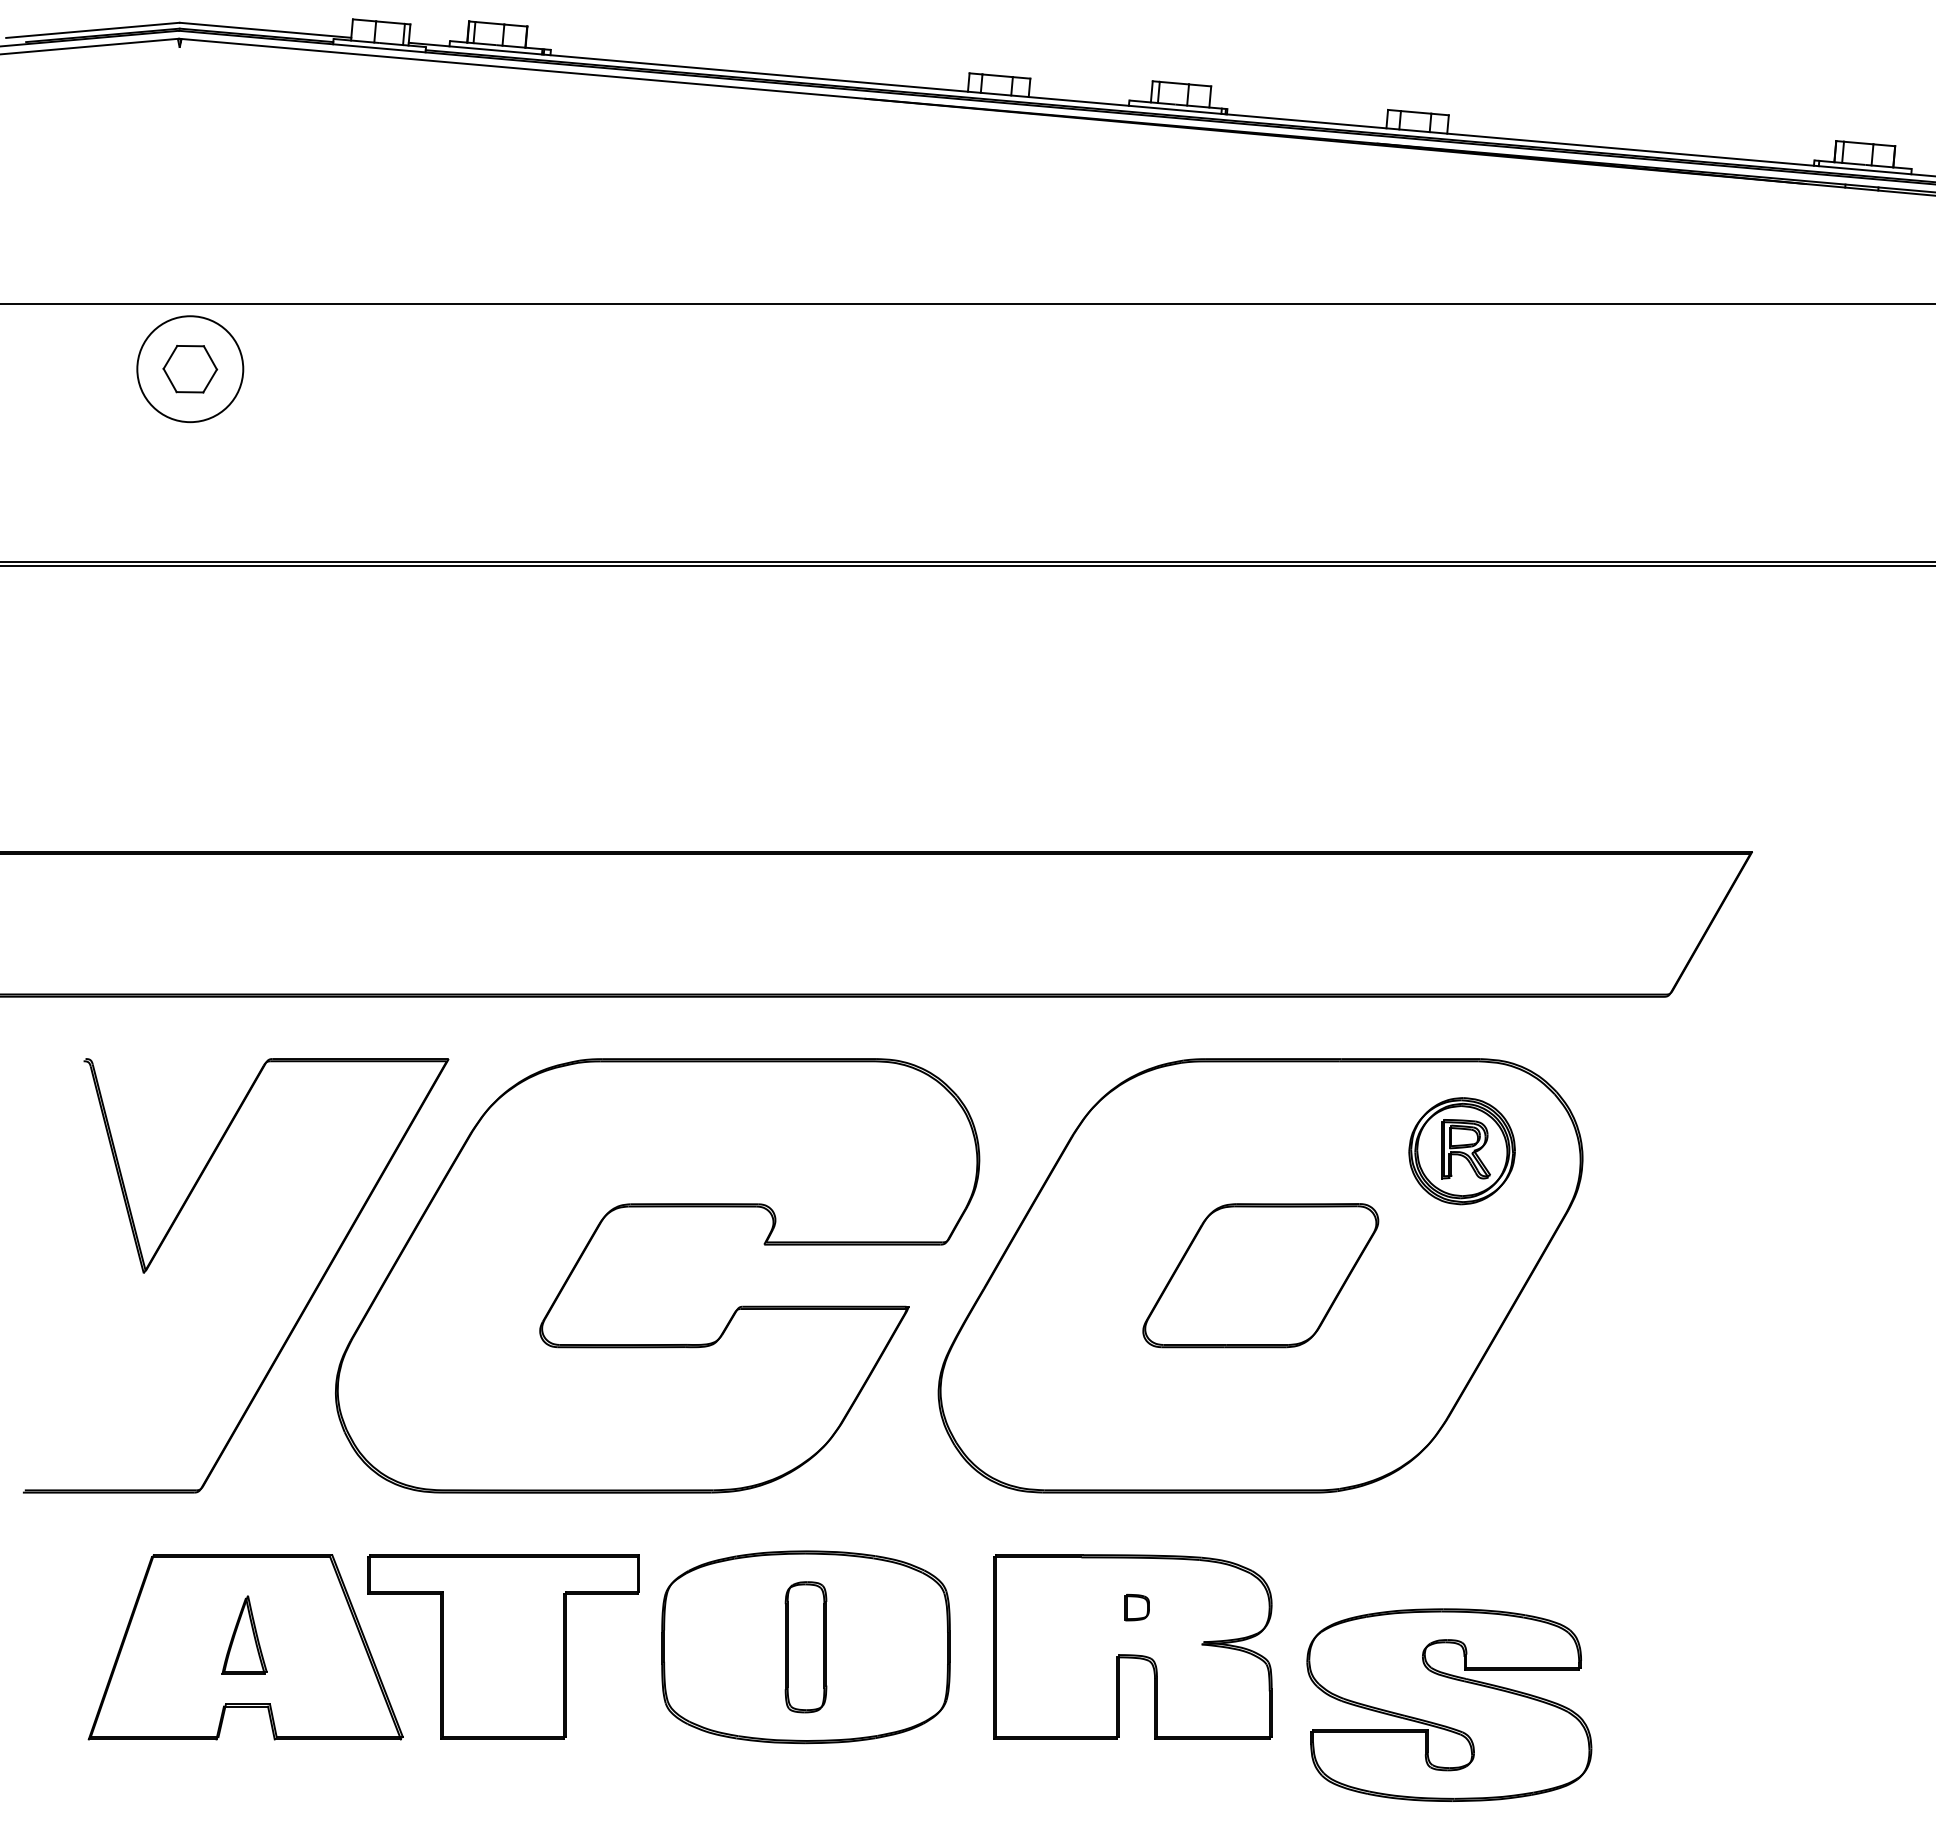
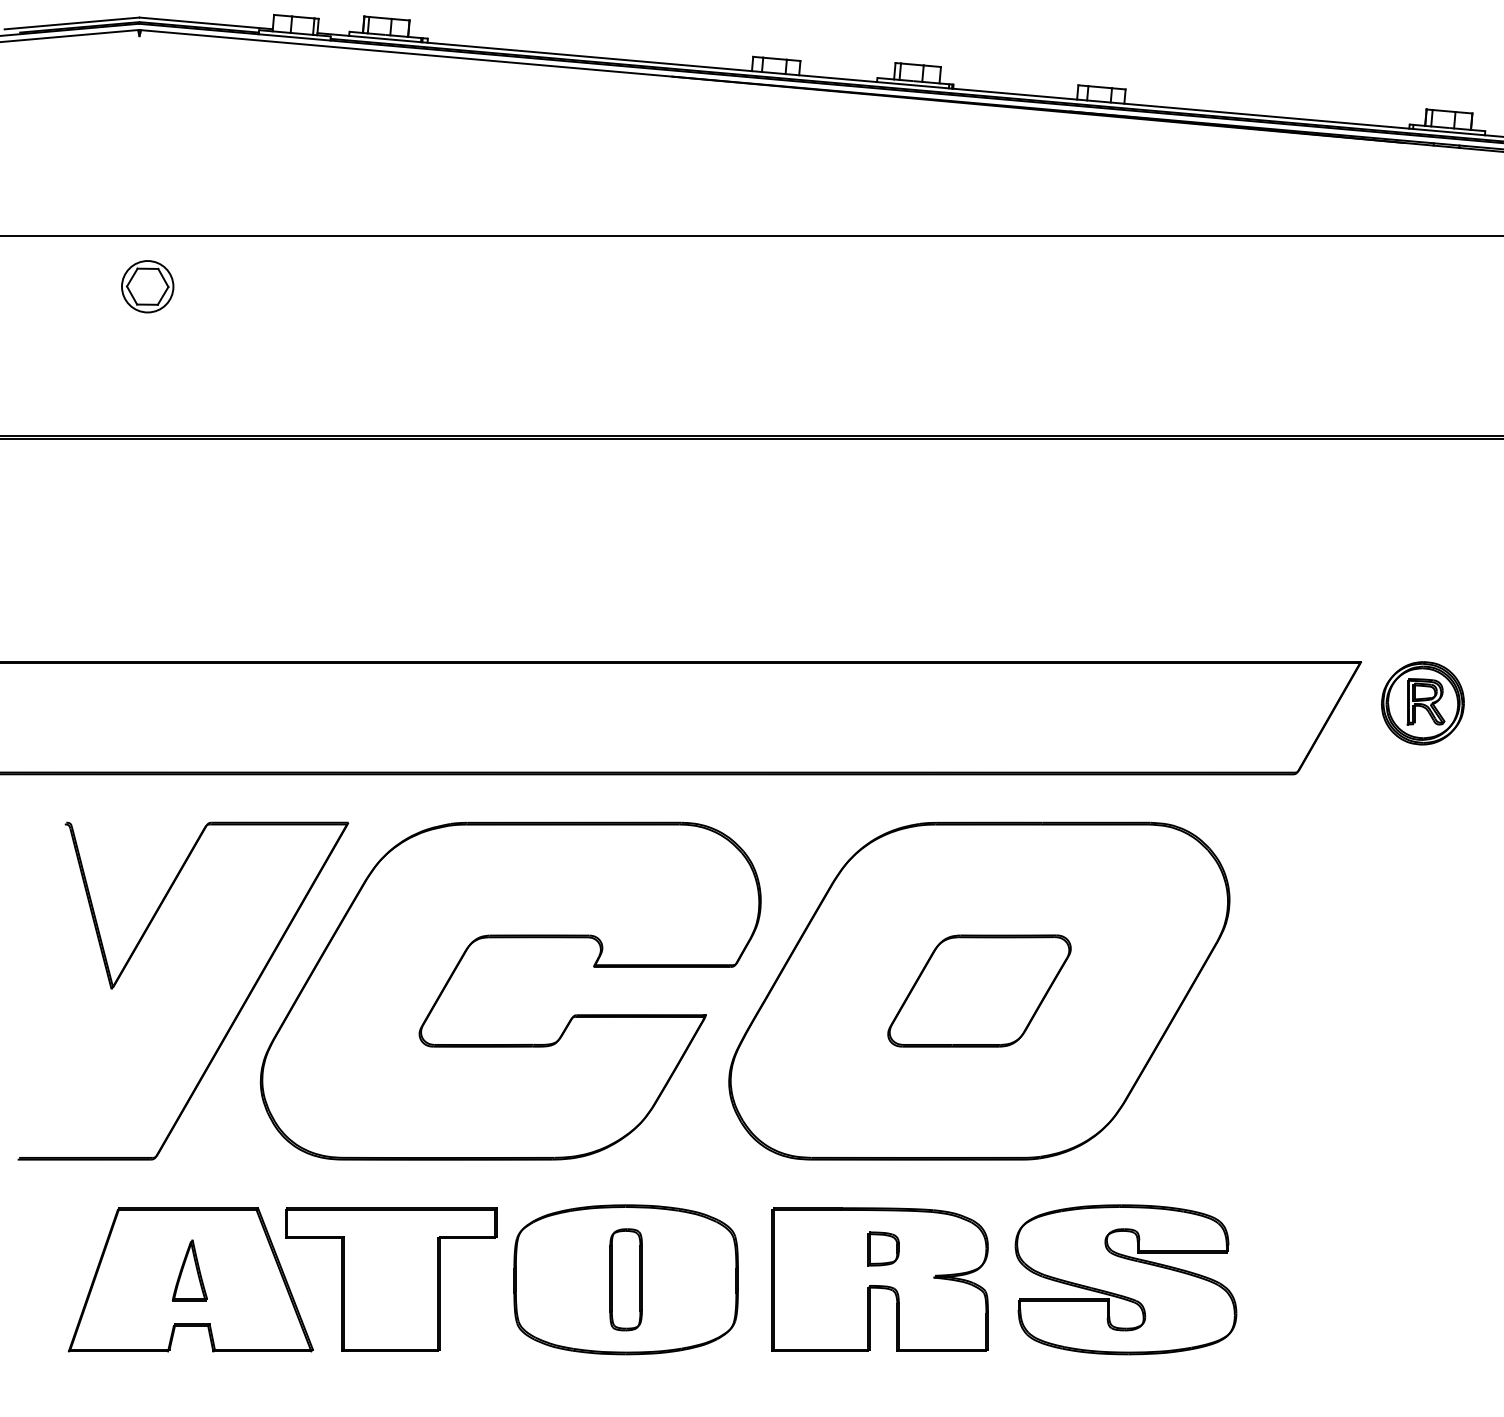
circle: (190, 368) -> (147, 286), size x0.62
part: (1461, 1151) -> (1422, 703), moved
part: (1137, 1606) -> (883, 1248), size x1.67
part: (1448, 1704) -> (1125, 1279), moved

